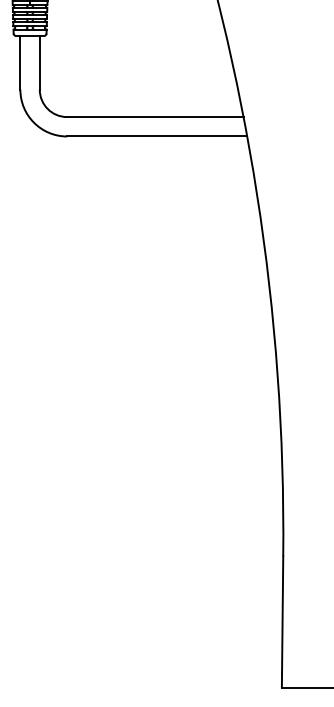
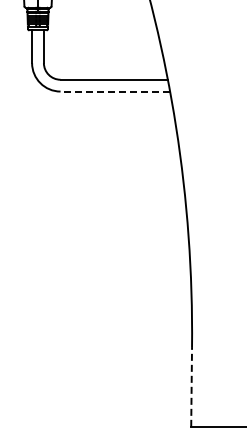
line: (157, 136) -> (115, 91), solid -> dashed
line: (282, 621) -> (191, 386), solid -> dashed

